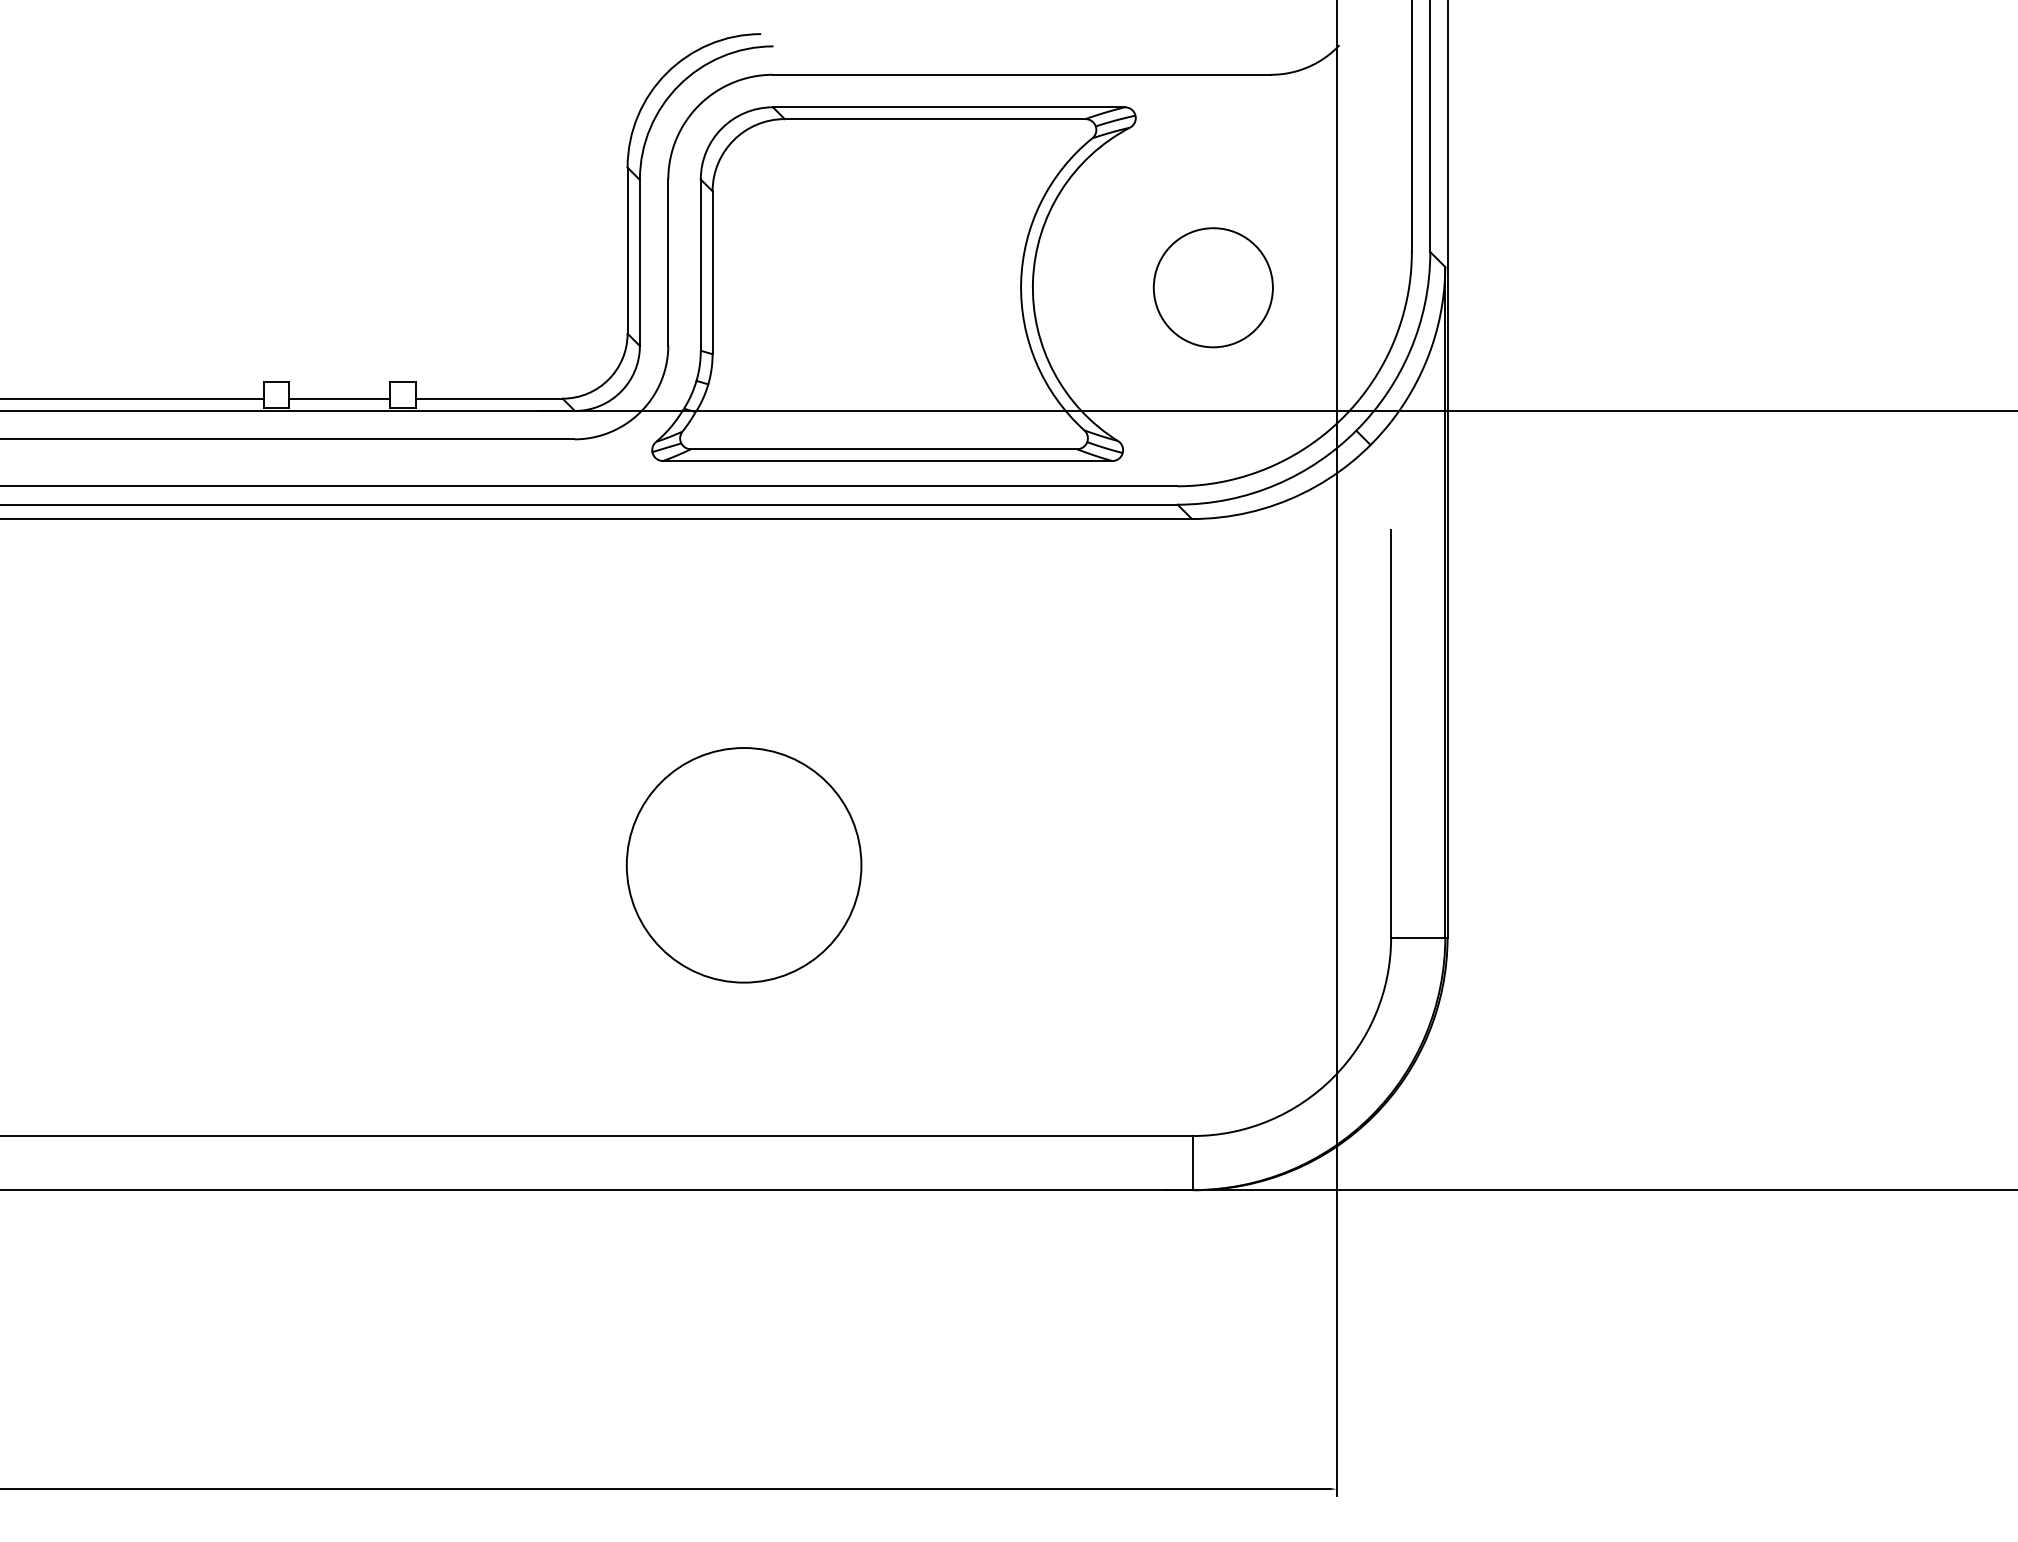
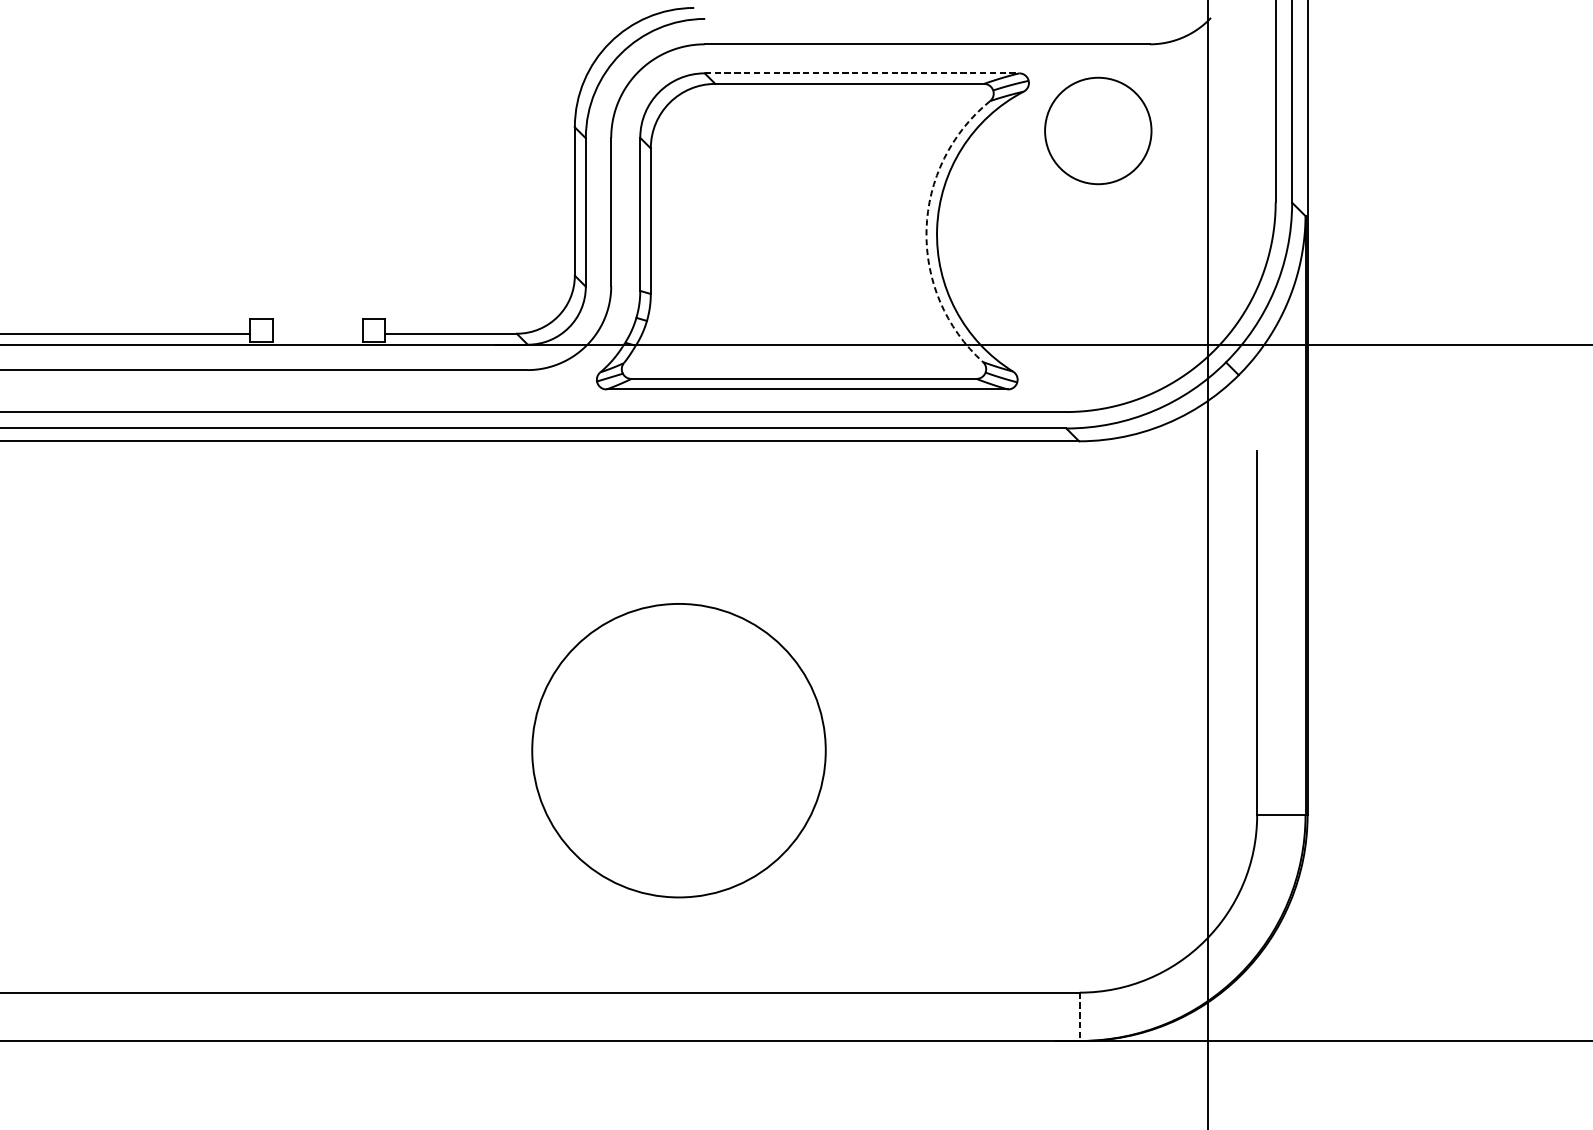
line: (948, 107) -> (861, 73), solid -> dashed
arc: (1021, 282) -> (926, 229), solid -> dashed
circle: (1212, 287) -> (1097, 130), moved
line: (339, 398) -> (317, 333), removed
circle: (743, 865) -> (678, 750), size x1.4
line: (1192, 1163) -> (1079, 1017), solid -> dashed

